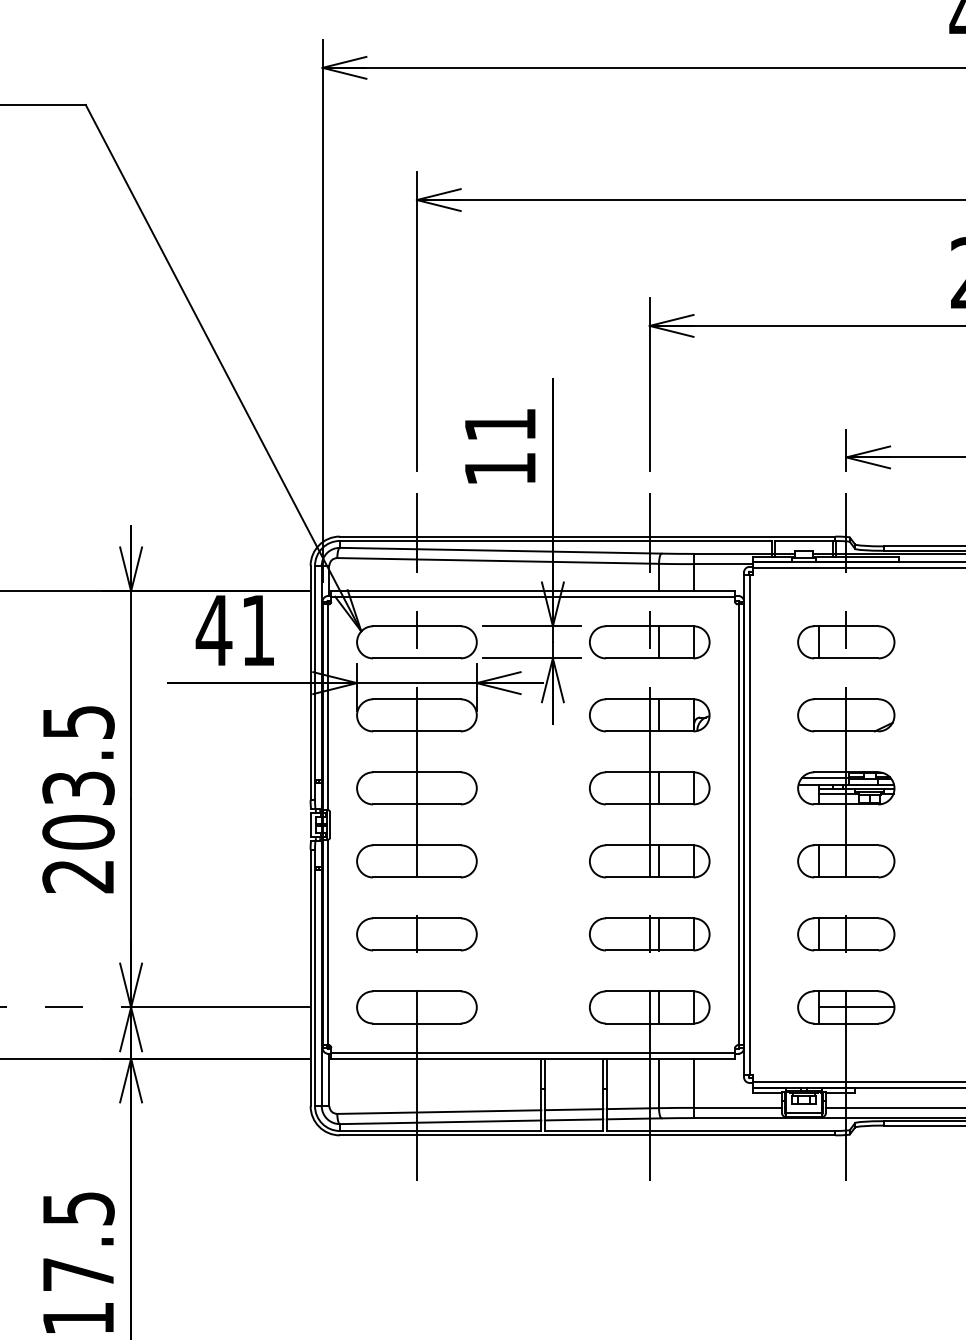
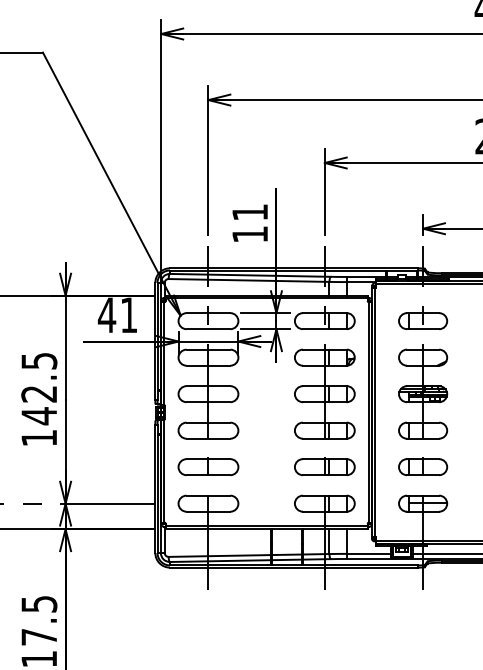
text: (78, 833) -> (39, 416), 203.5 -> 142.5

